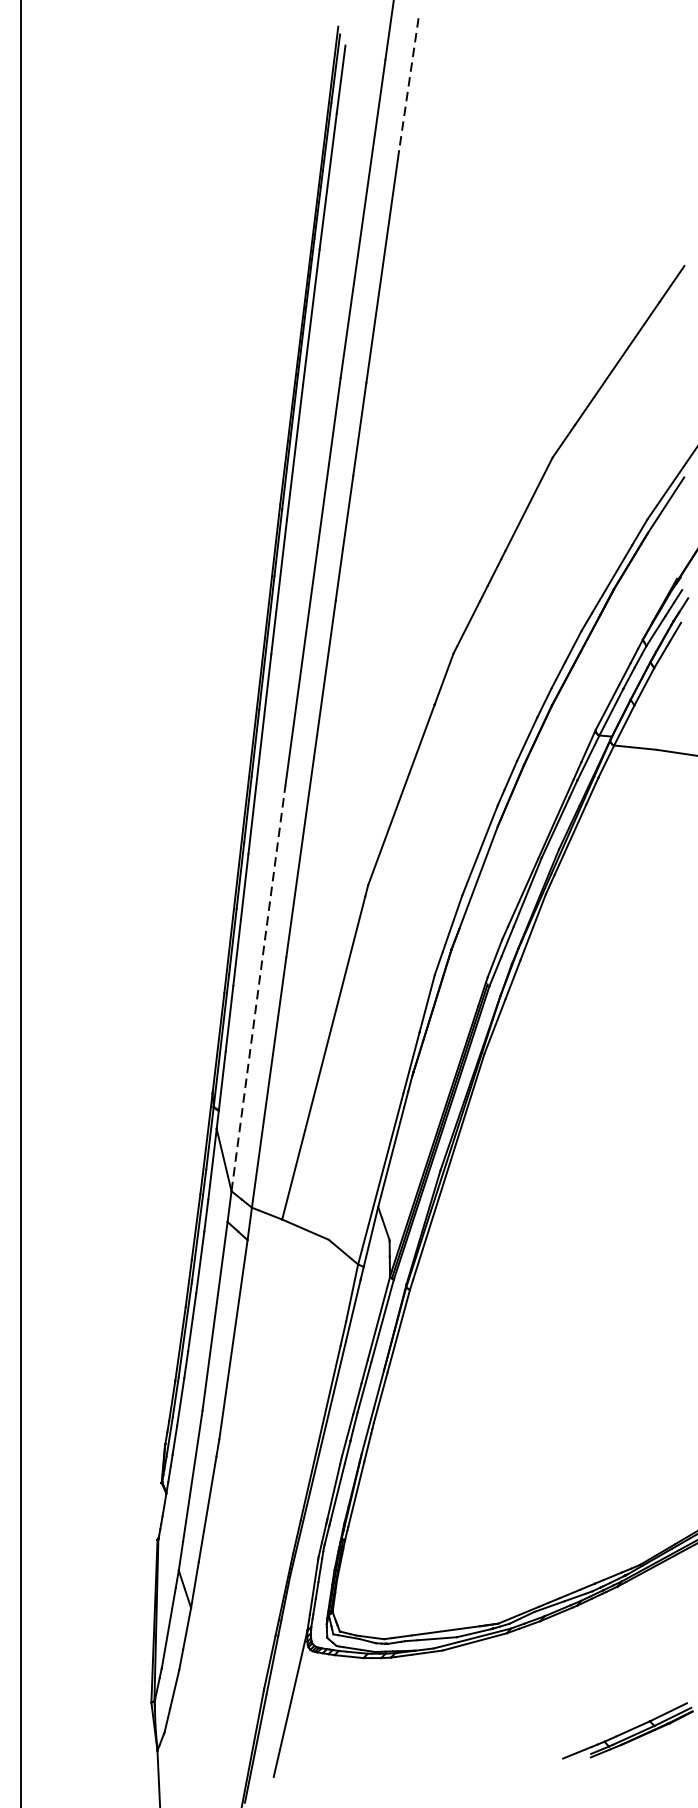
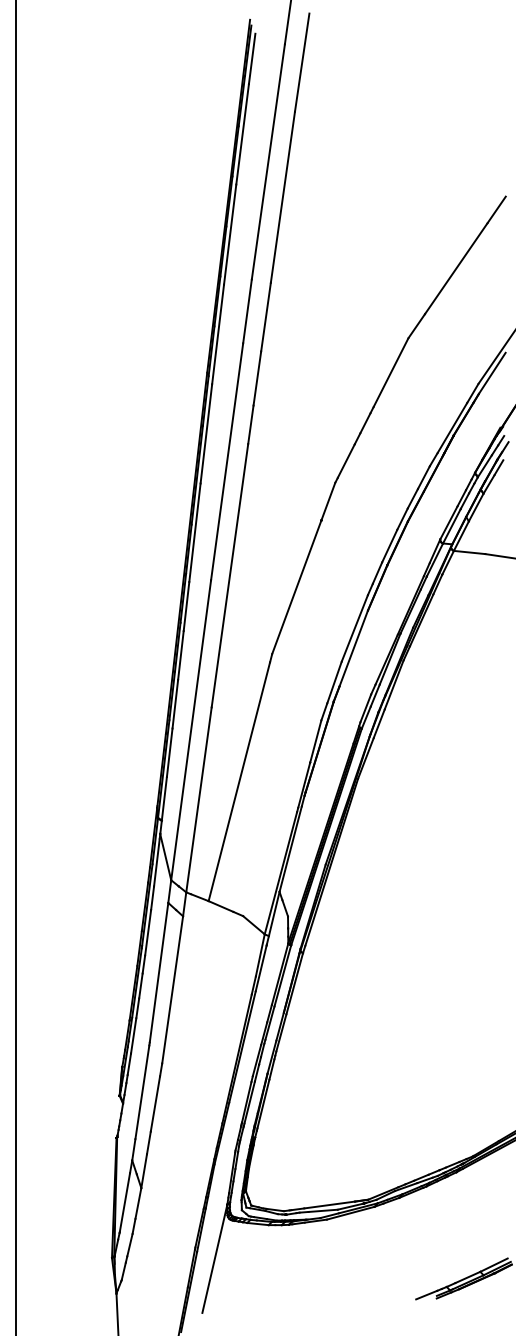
line: (409, 84) -> (302, 62), dashed -> solid
line: (258, 987) -> (191, 729), dashed -> solid

